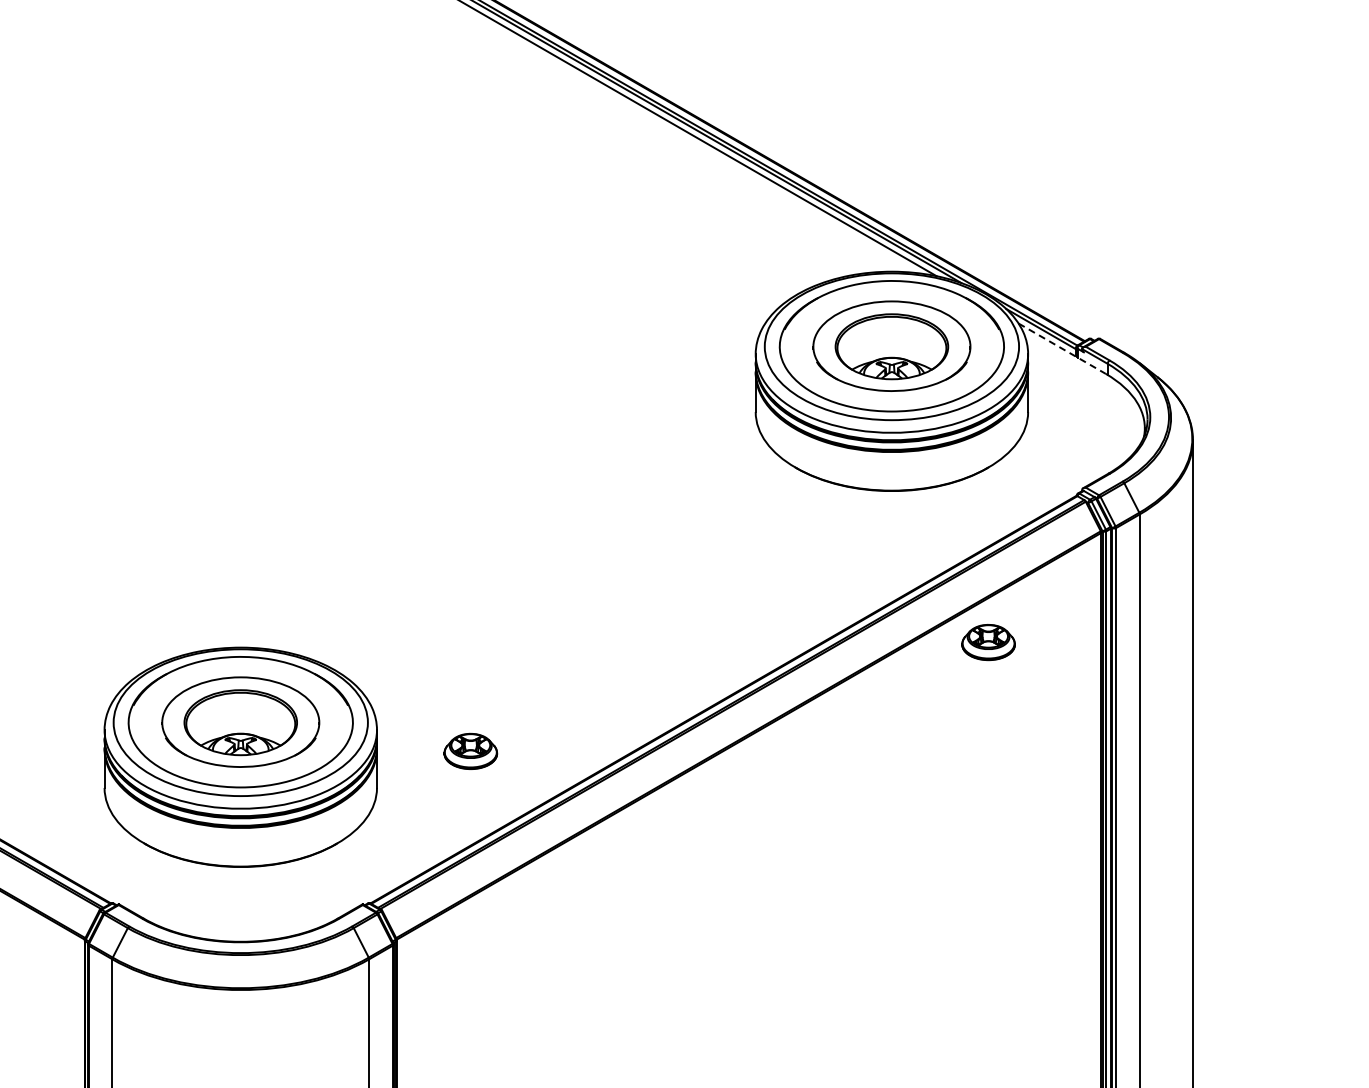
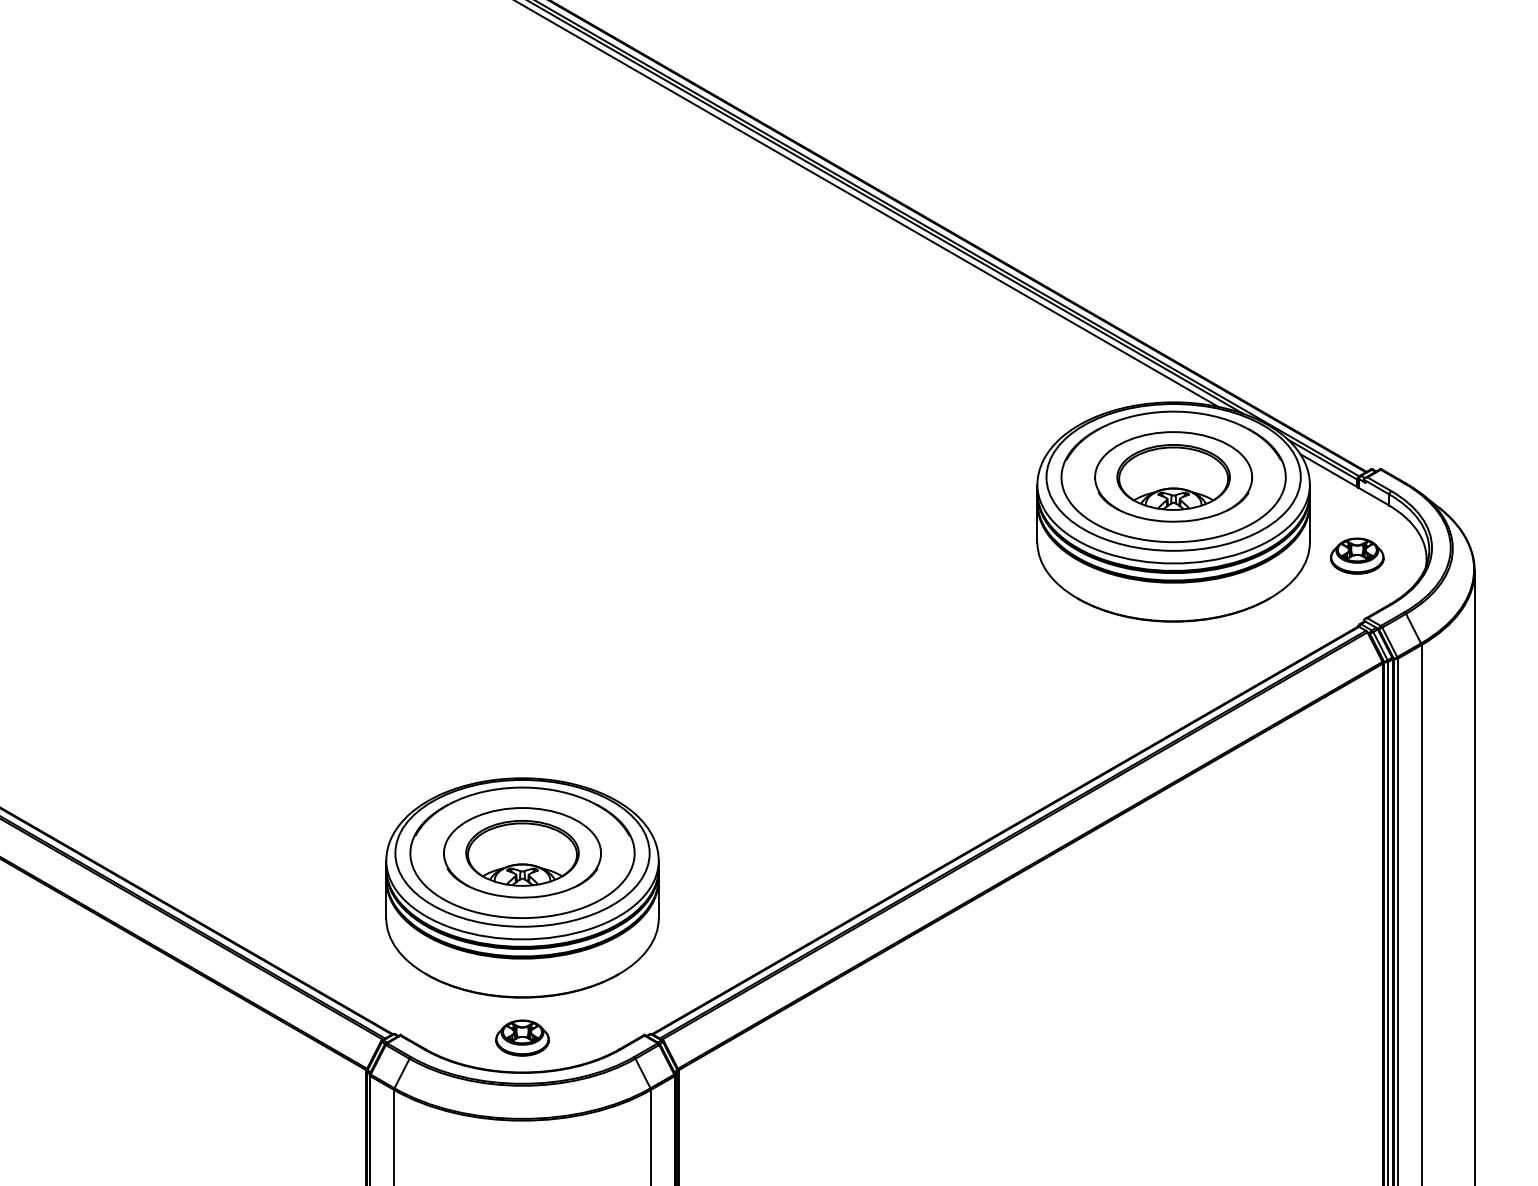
line: (1062, 348) -> (1344, 479), dashed -> solid
part: (988, 641) -> (1357, 555), moved
part: (470, 750) -> (522, 1037), moved

